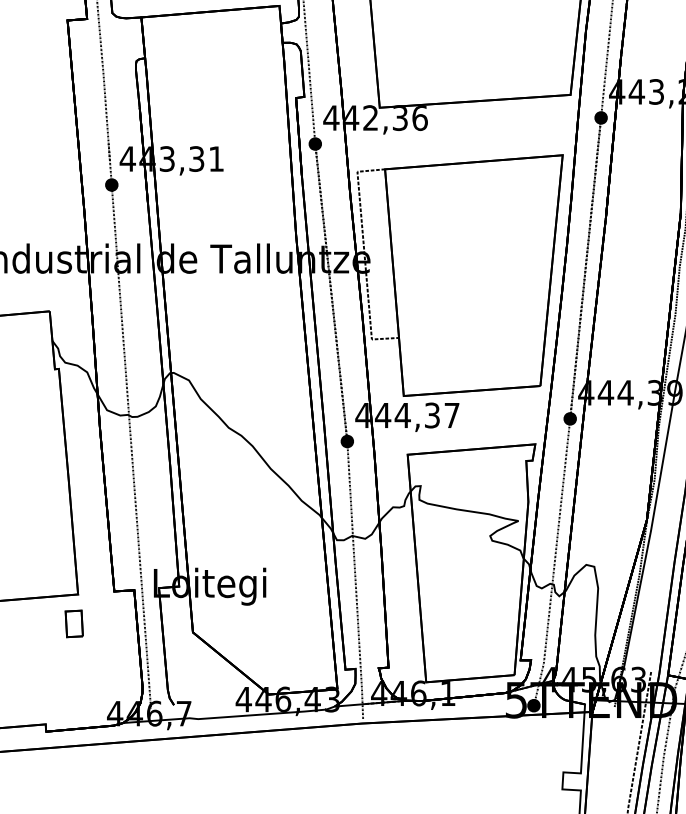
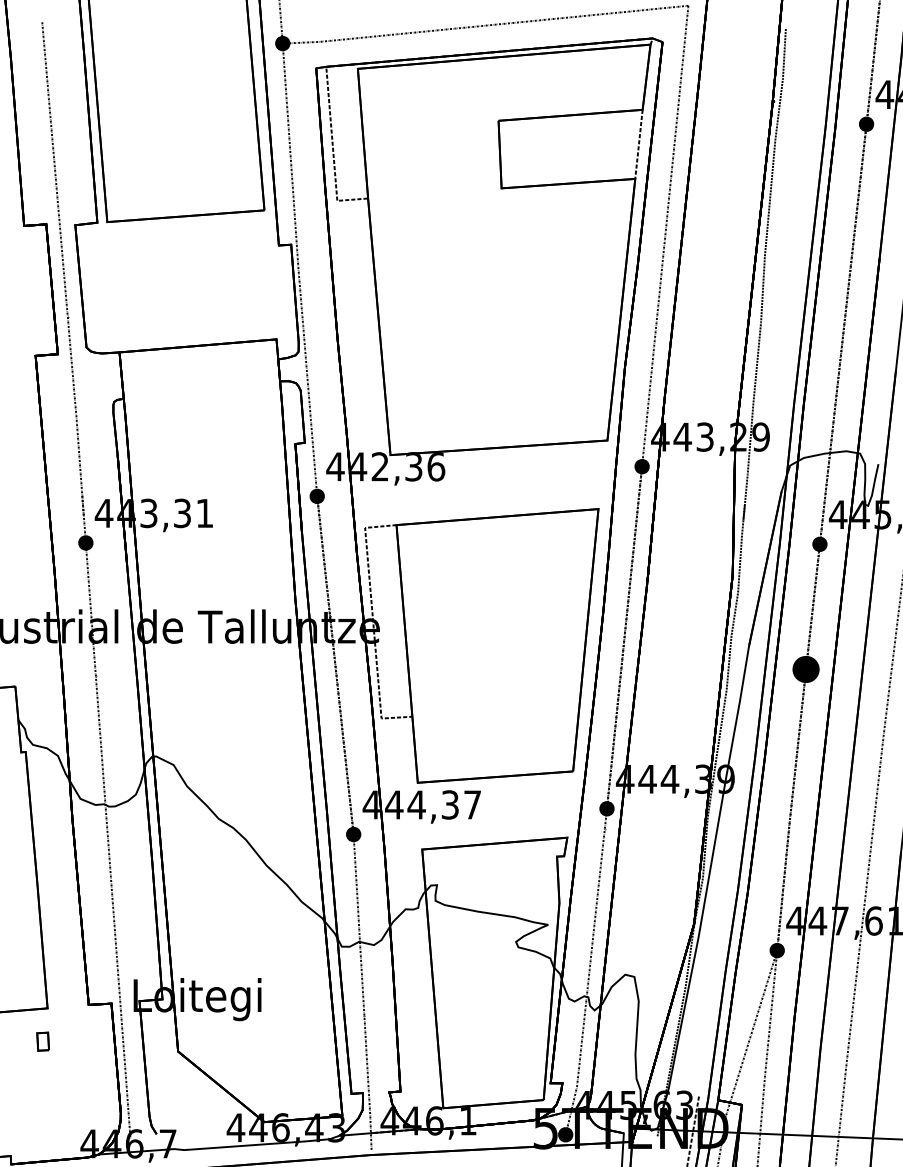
part: (73, 623) -> (42, 1041), size x0.6

